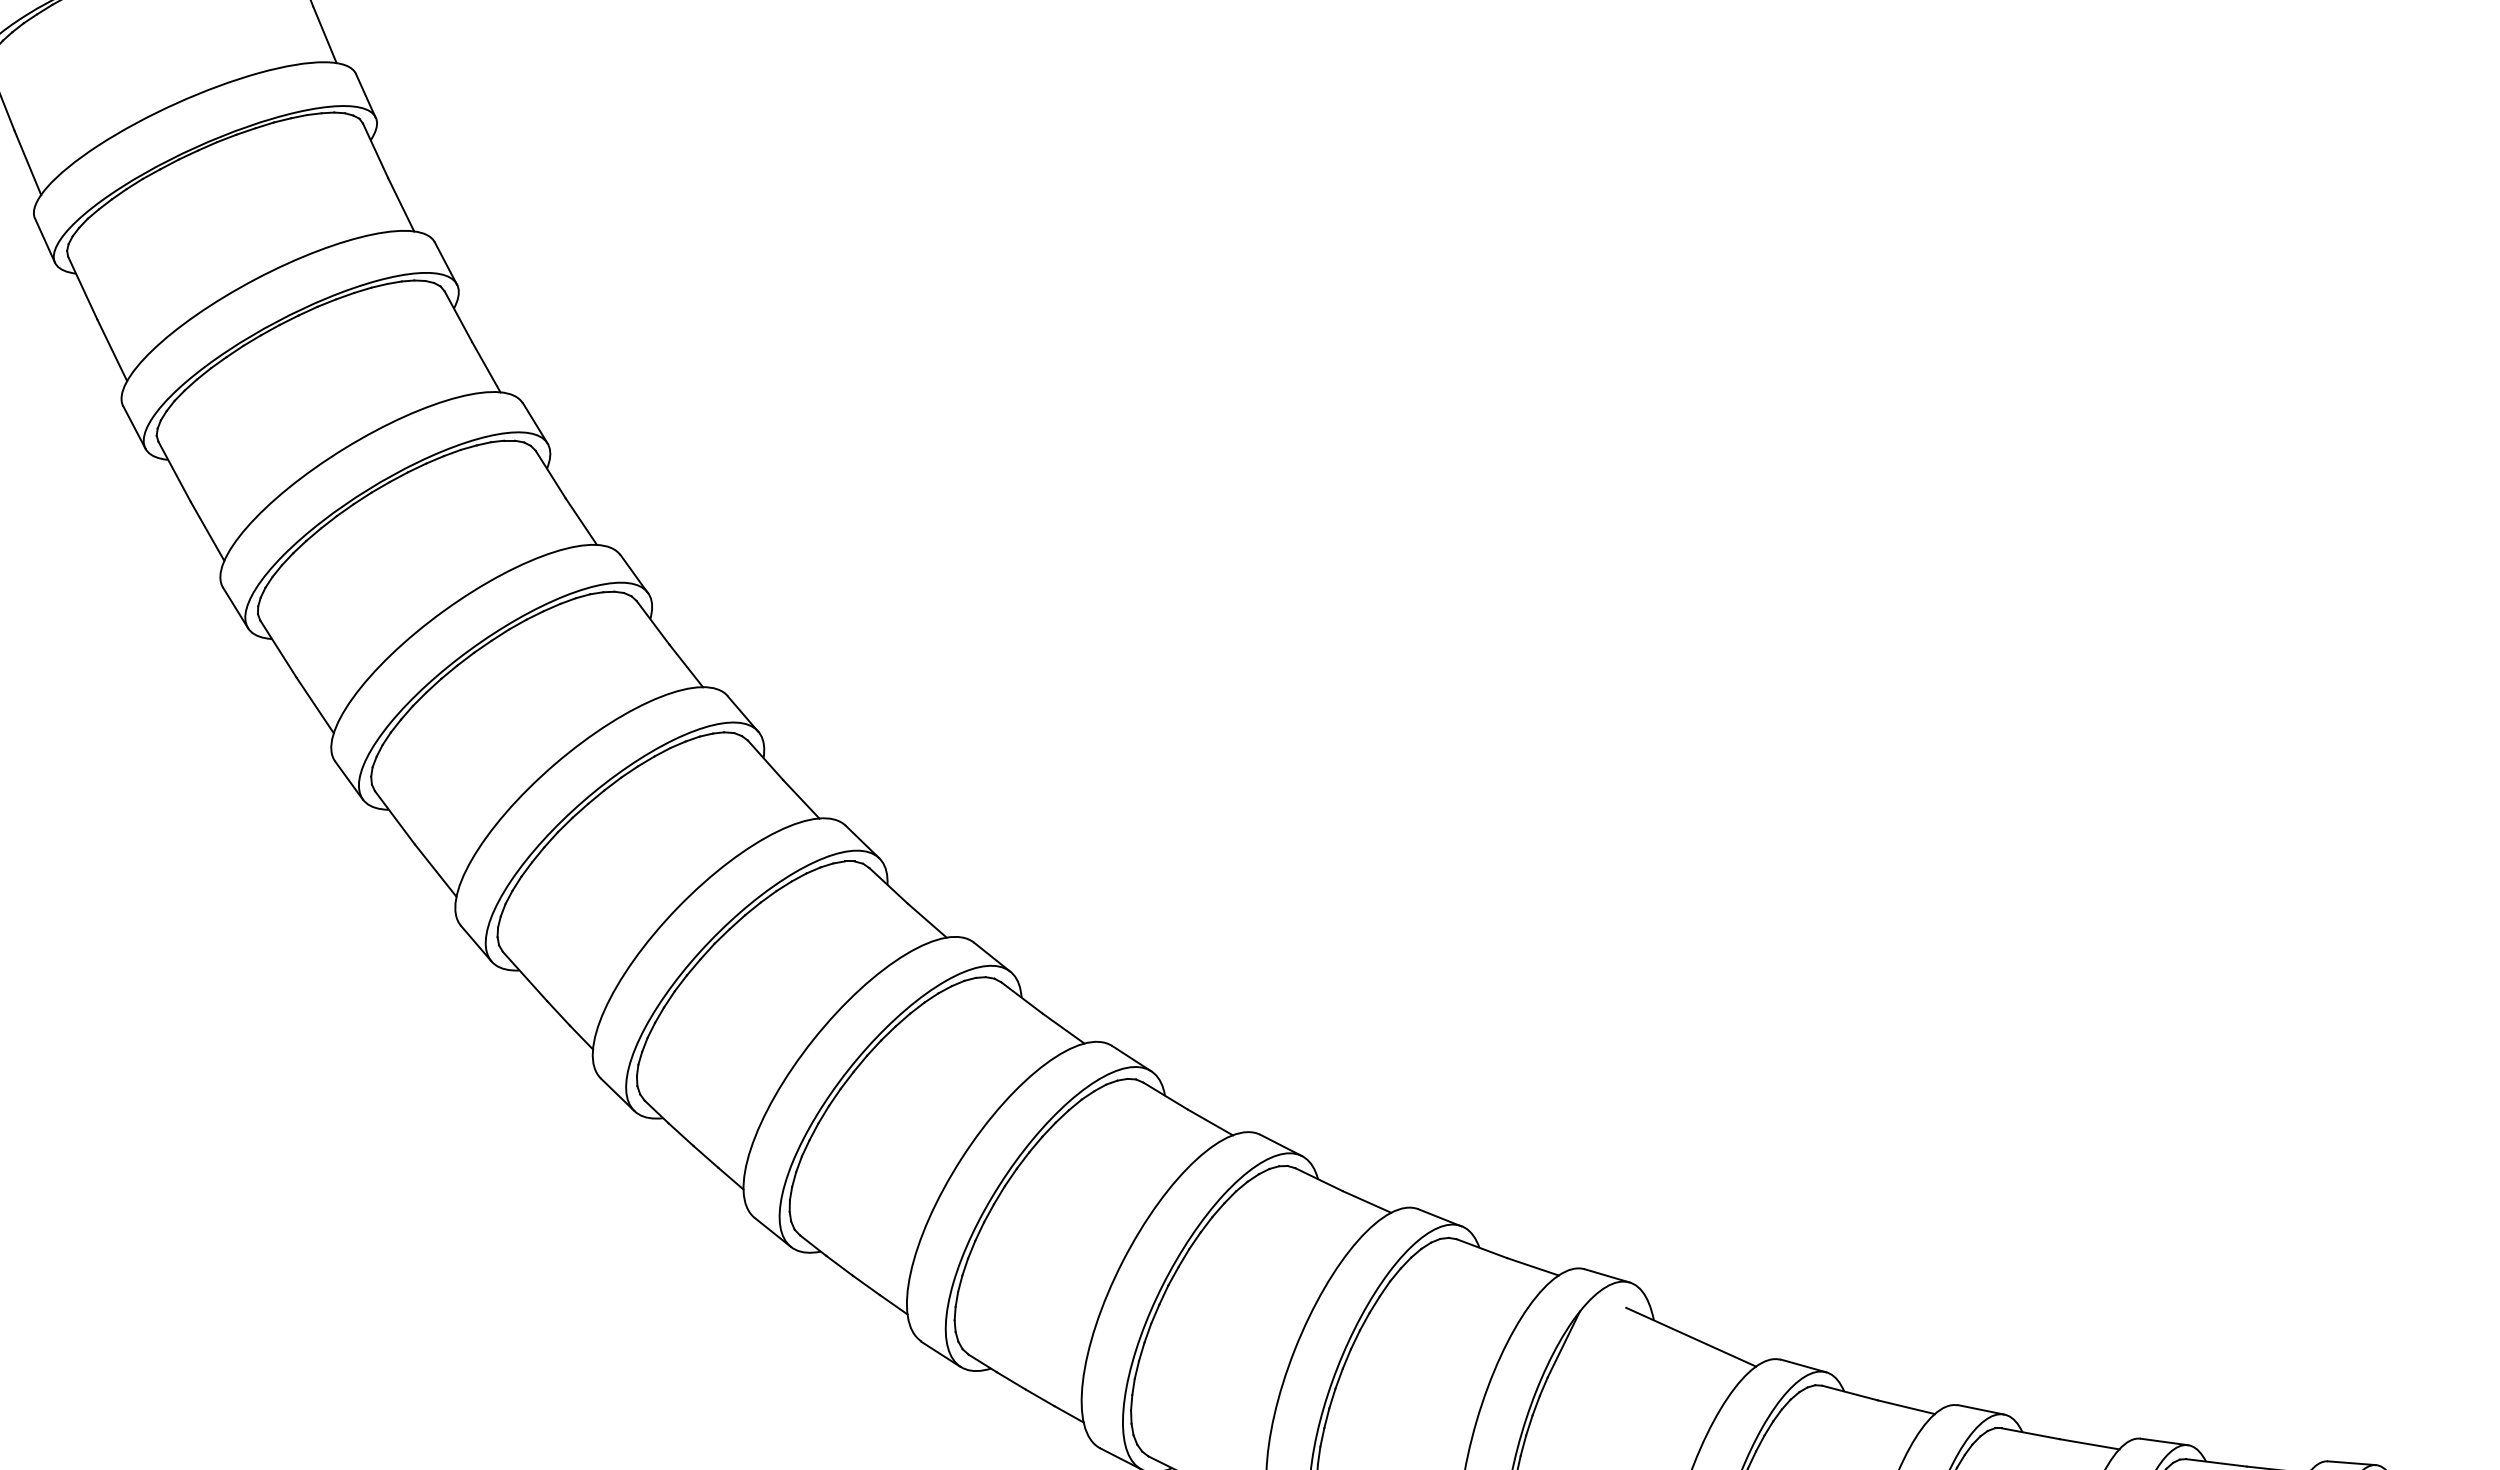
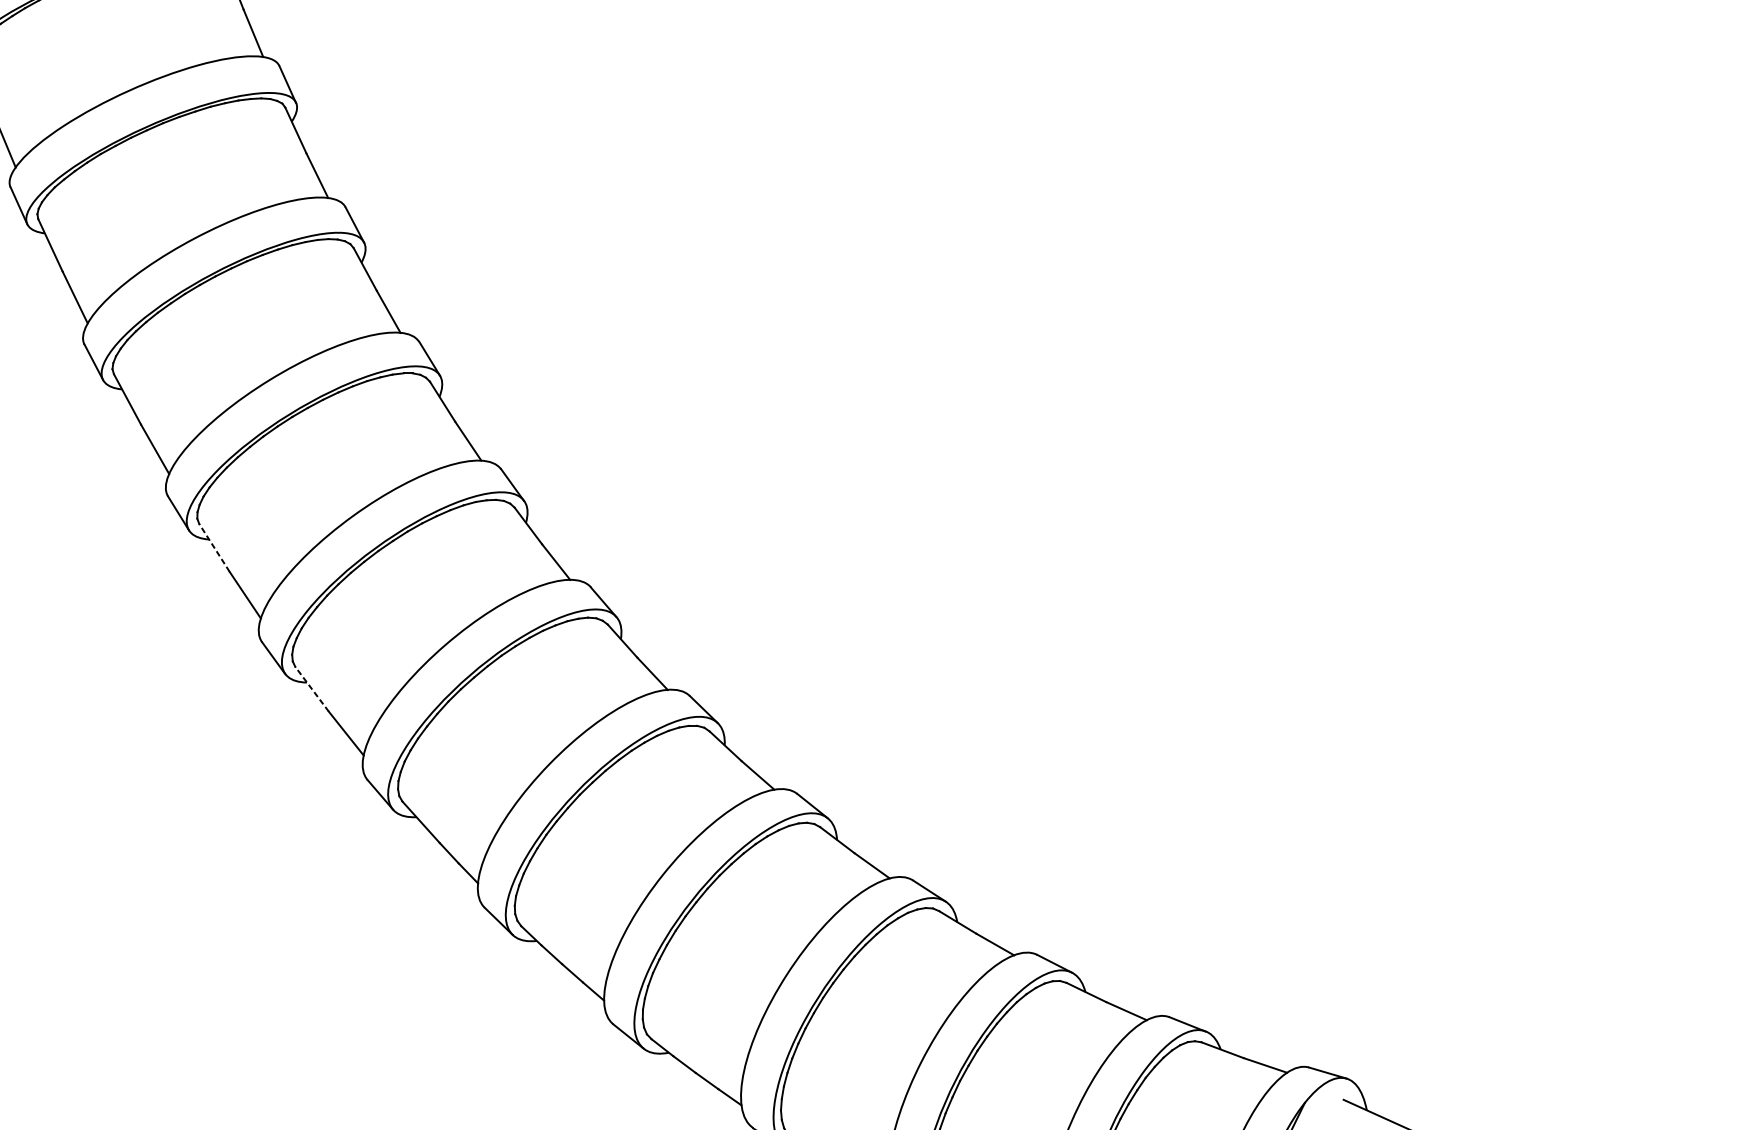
line: (278, 648) -> (214, 547), solid -> dashed
line: (394, 817) -> (311, 689), solid -> dashed

